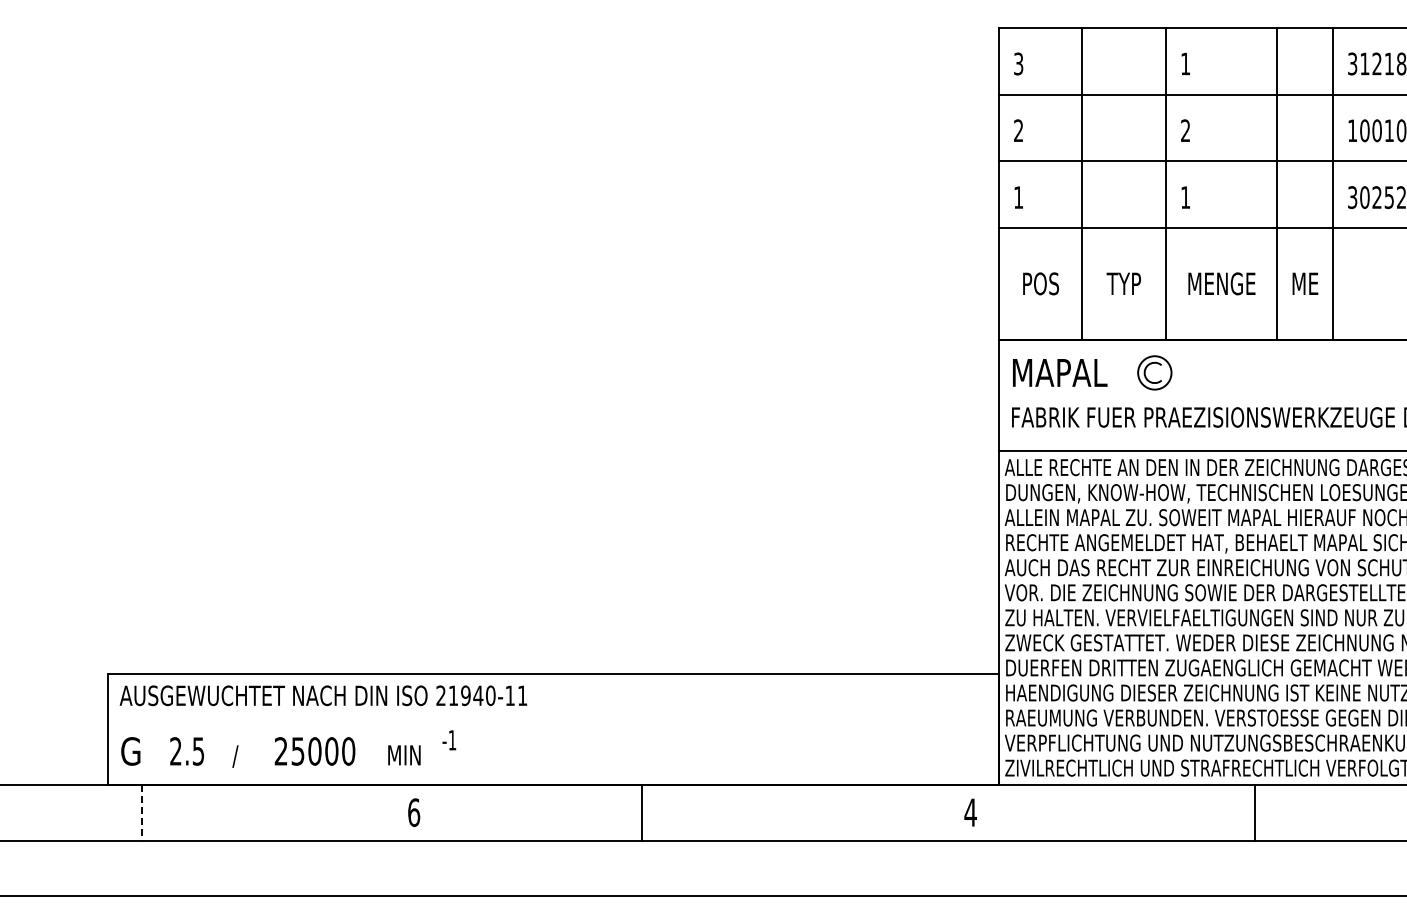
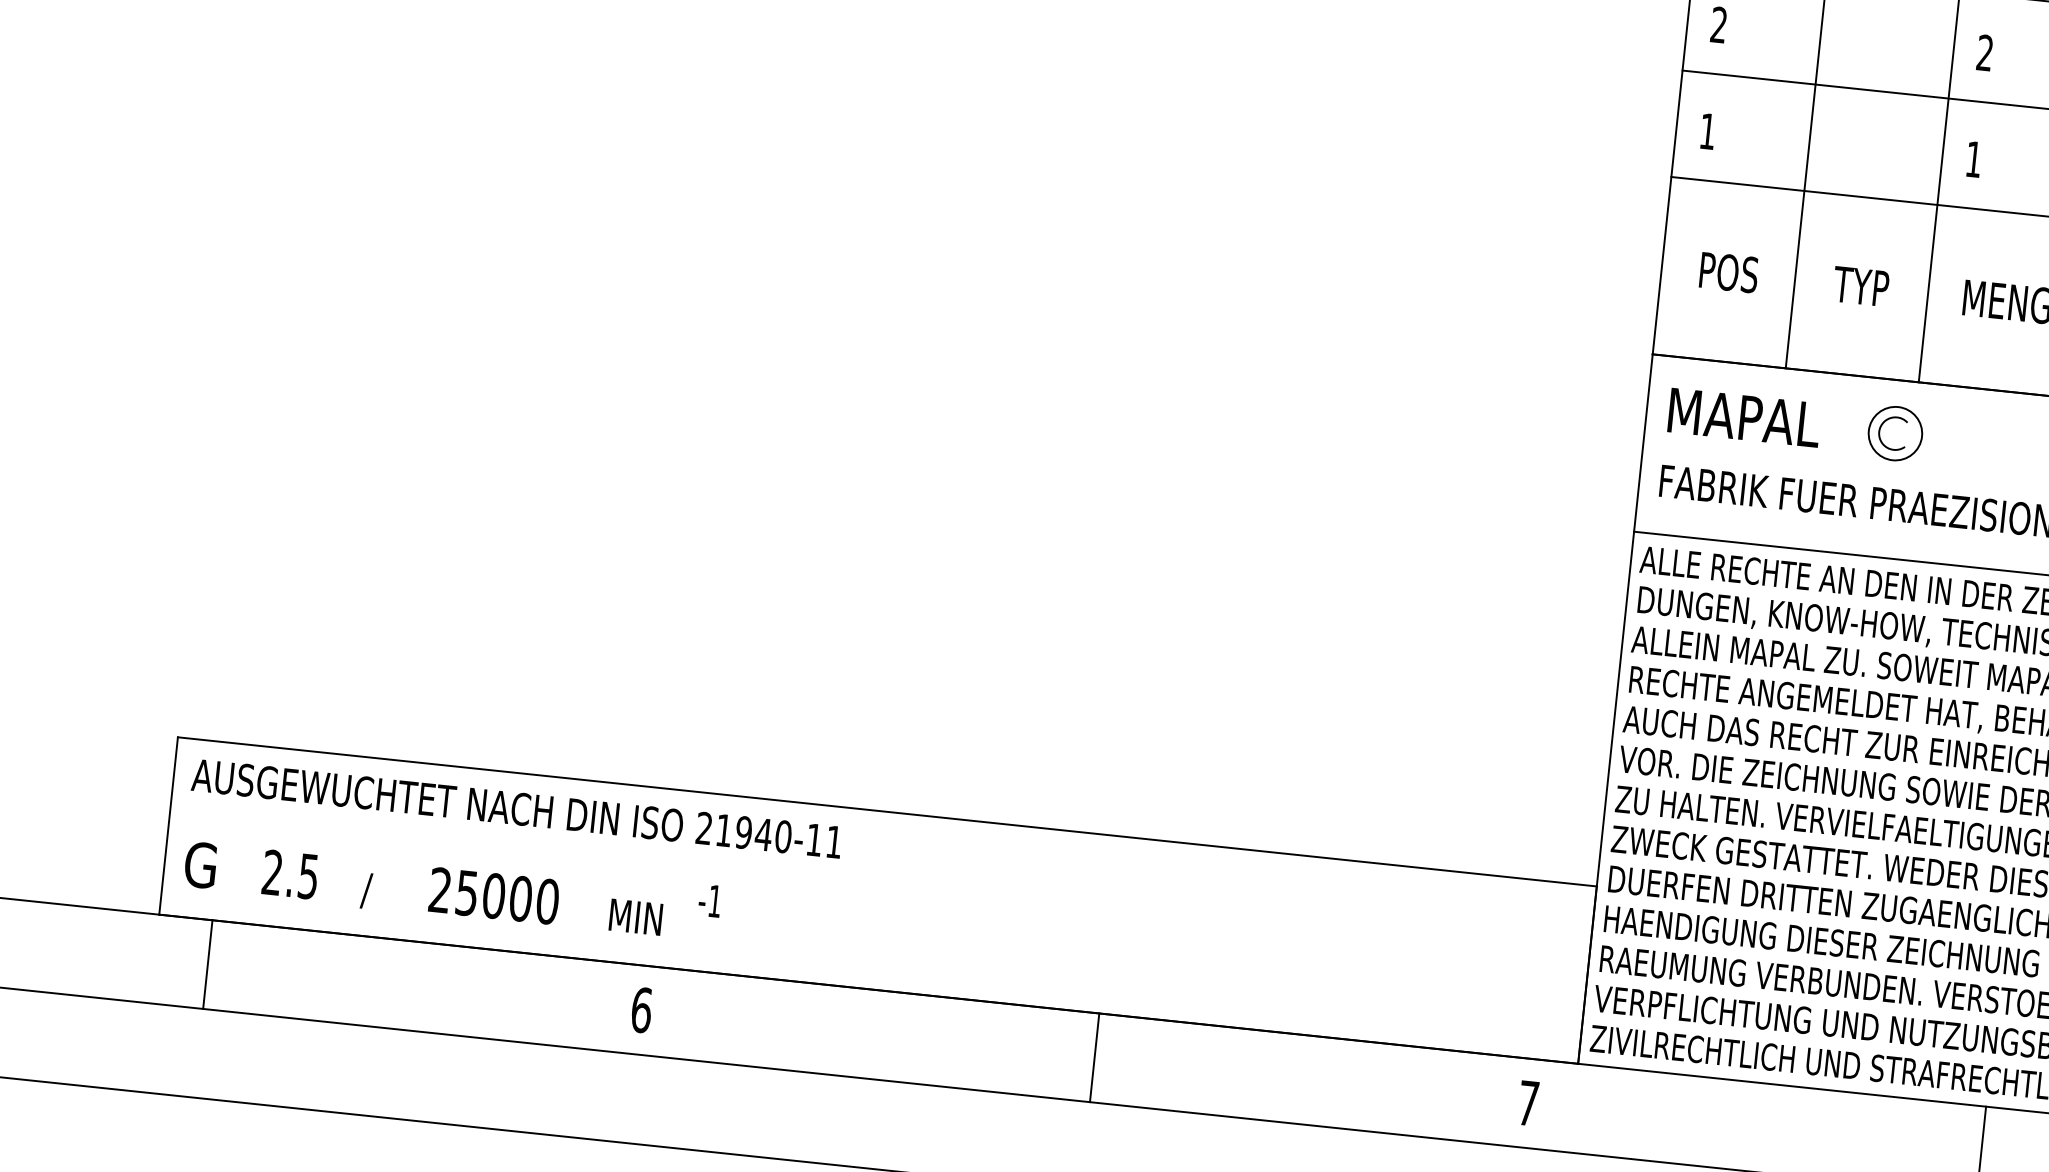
line: (141, 812) -> (207, 964), dashed -> solid
line: (642, 812) -> (1094, 1057), moved
text: (970, 812) -> (1528, 1103), 4 -> 7

